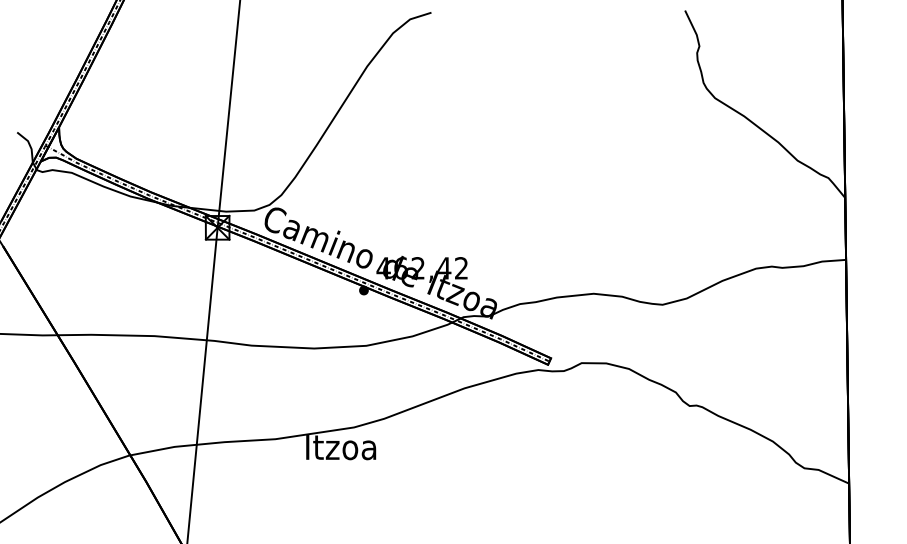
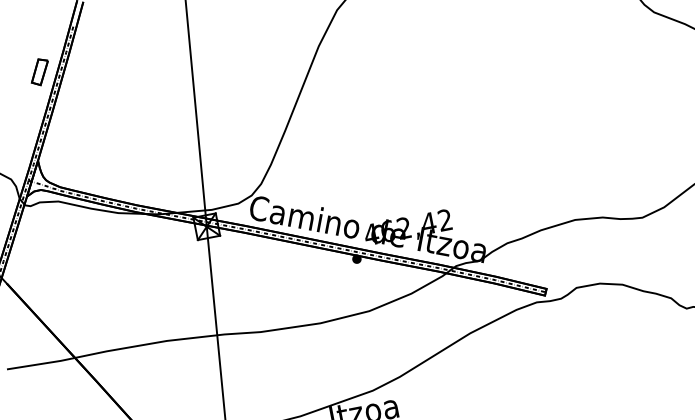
part: (78, 37) -> (39, 72), added

